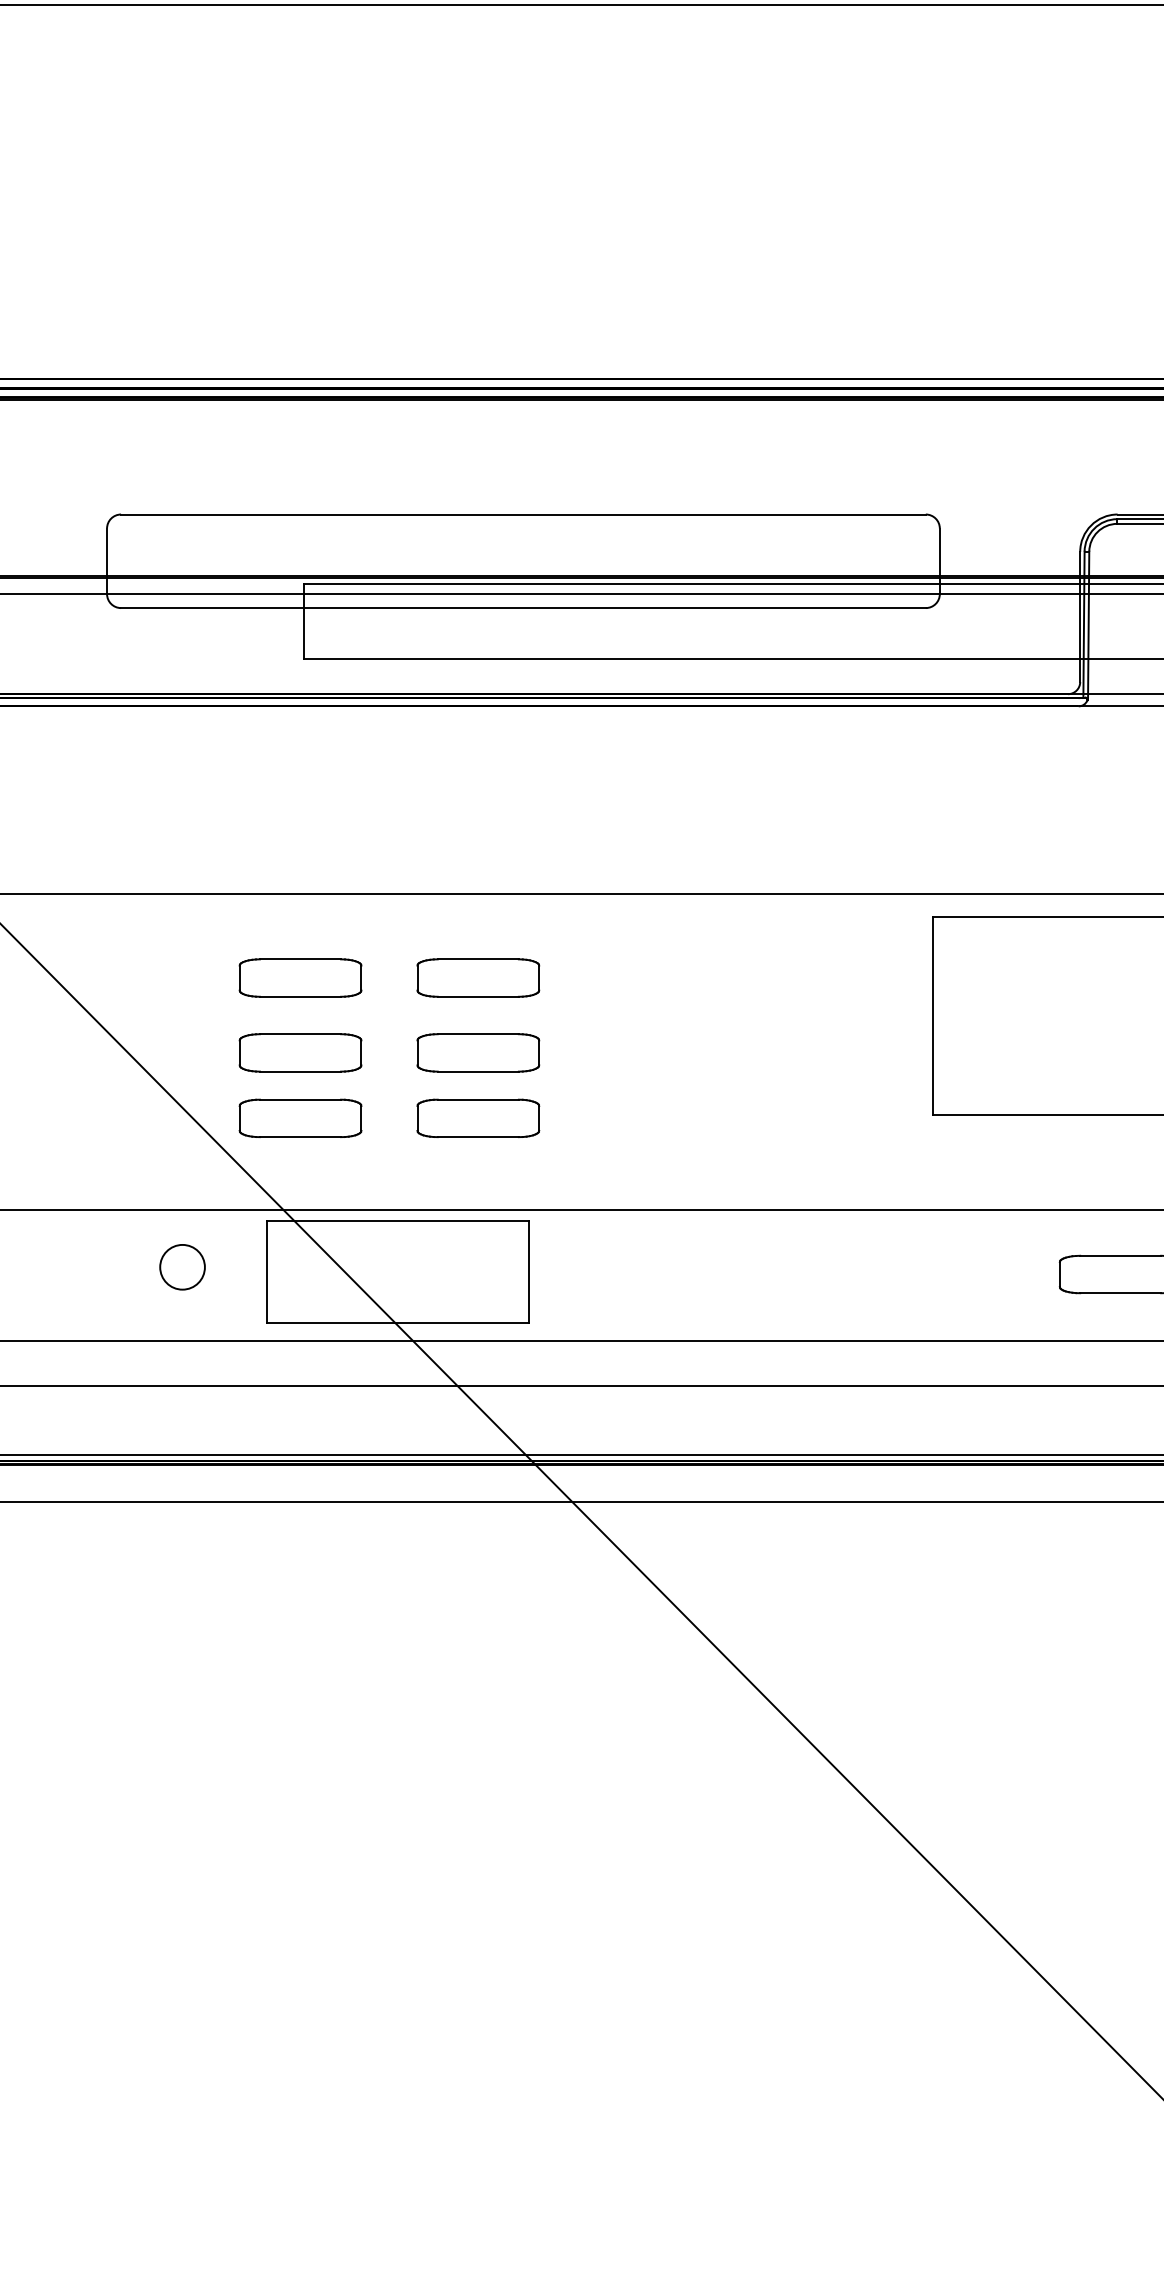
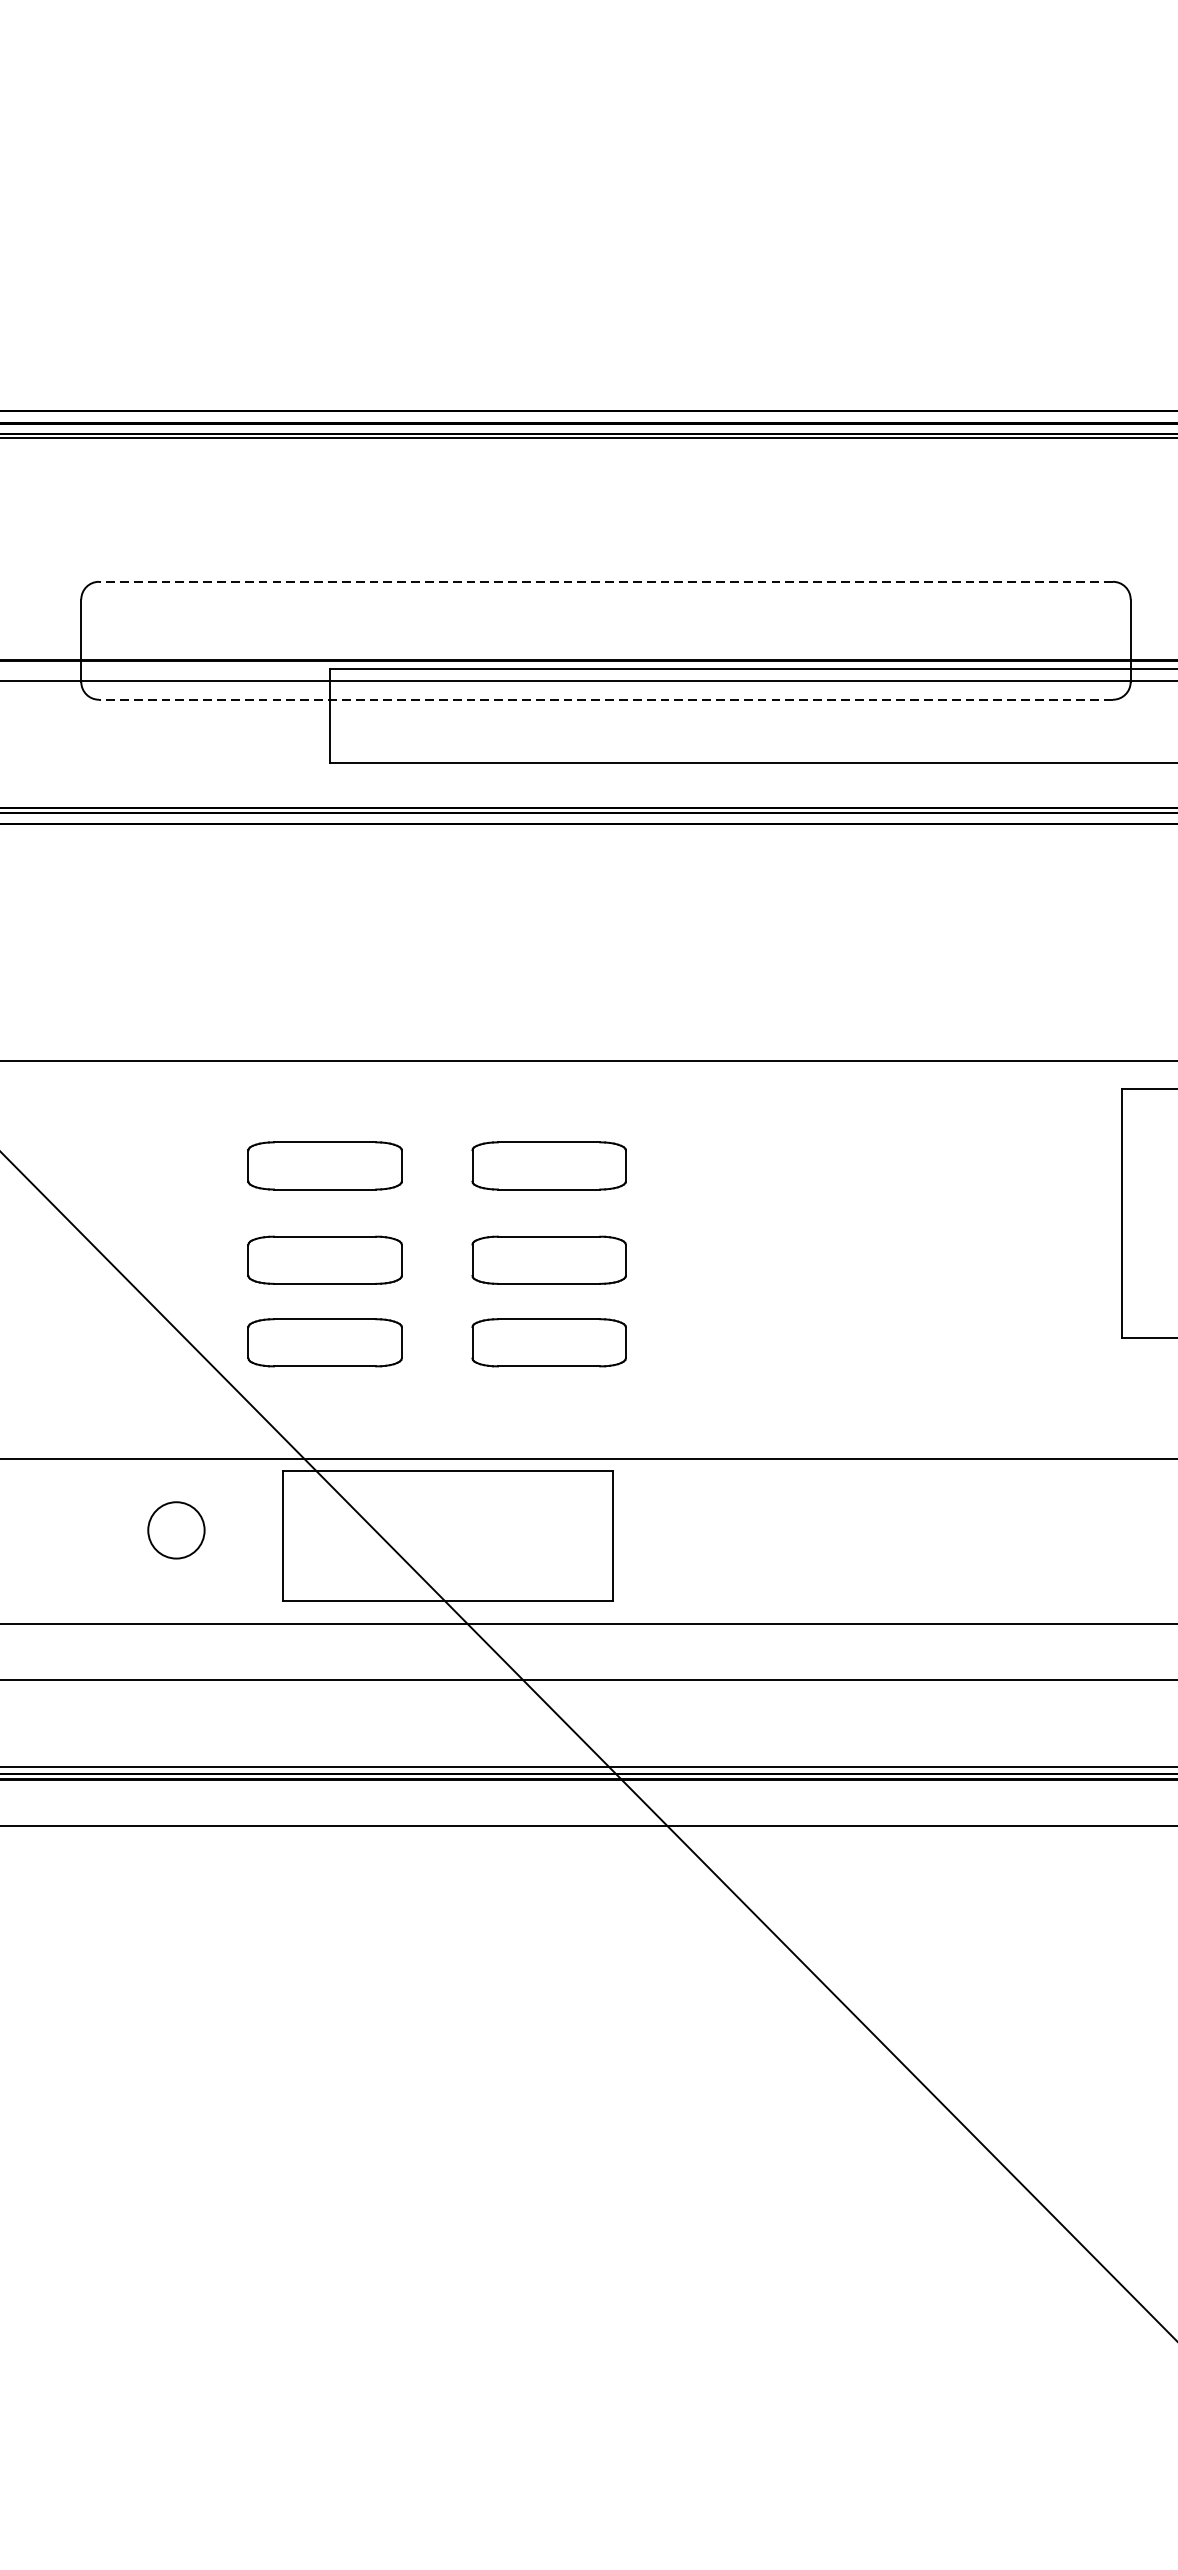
line: (522, 514) -> (604, 581), solid -> dashed
line: (522, 608) -> (604, 700), solid -> dashed

